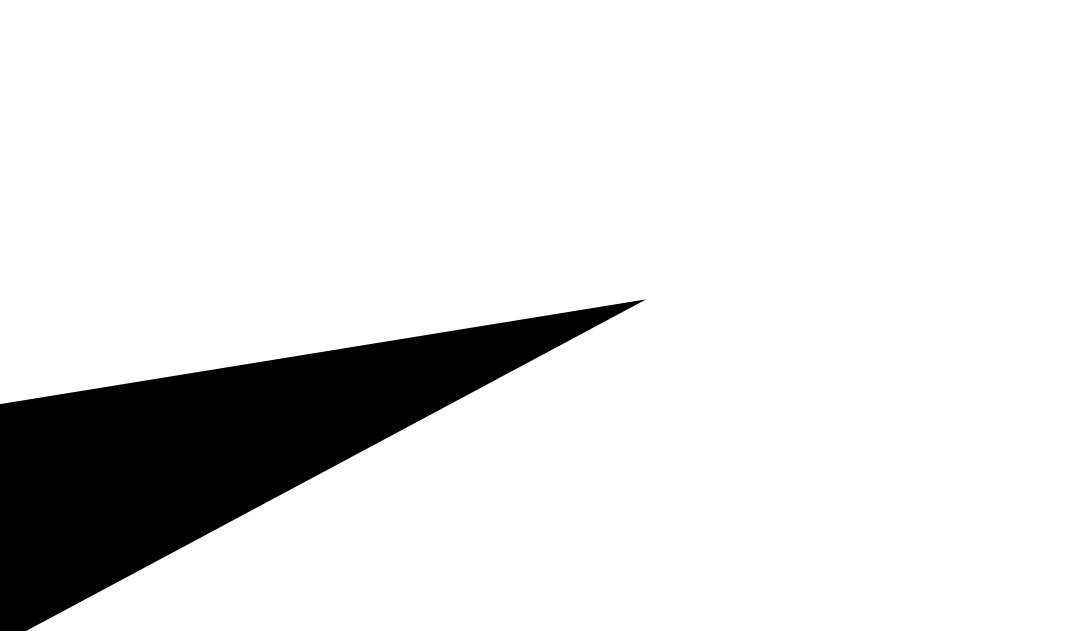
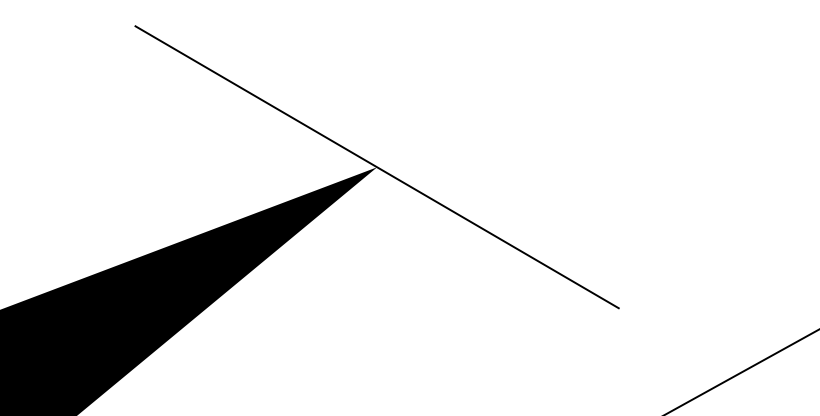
line: (645, 299) -> (376, 167), added

